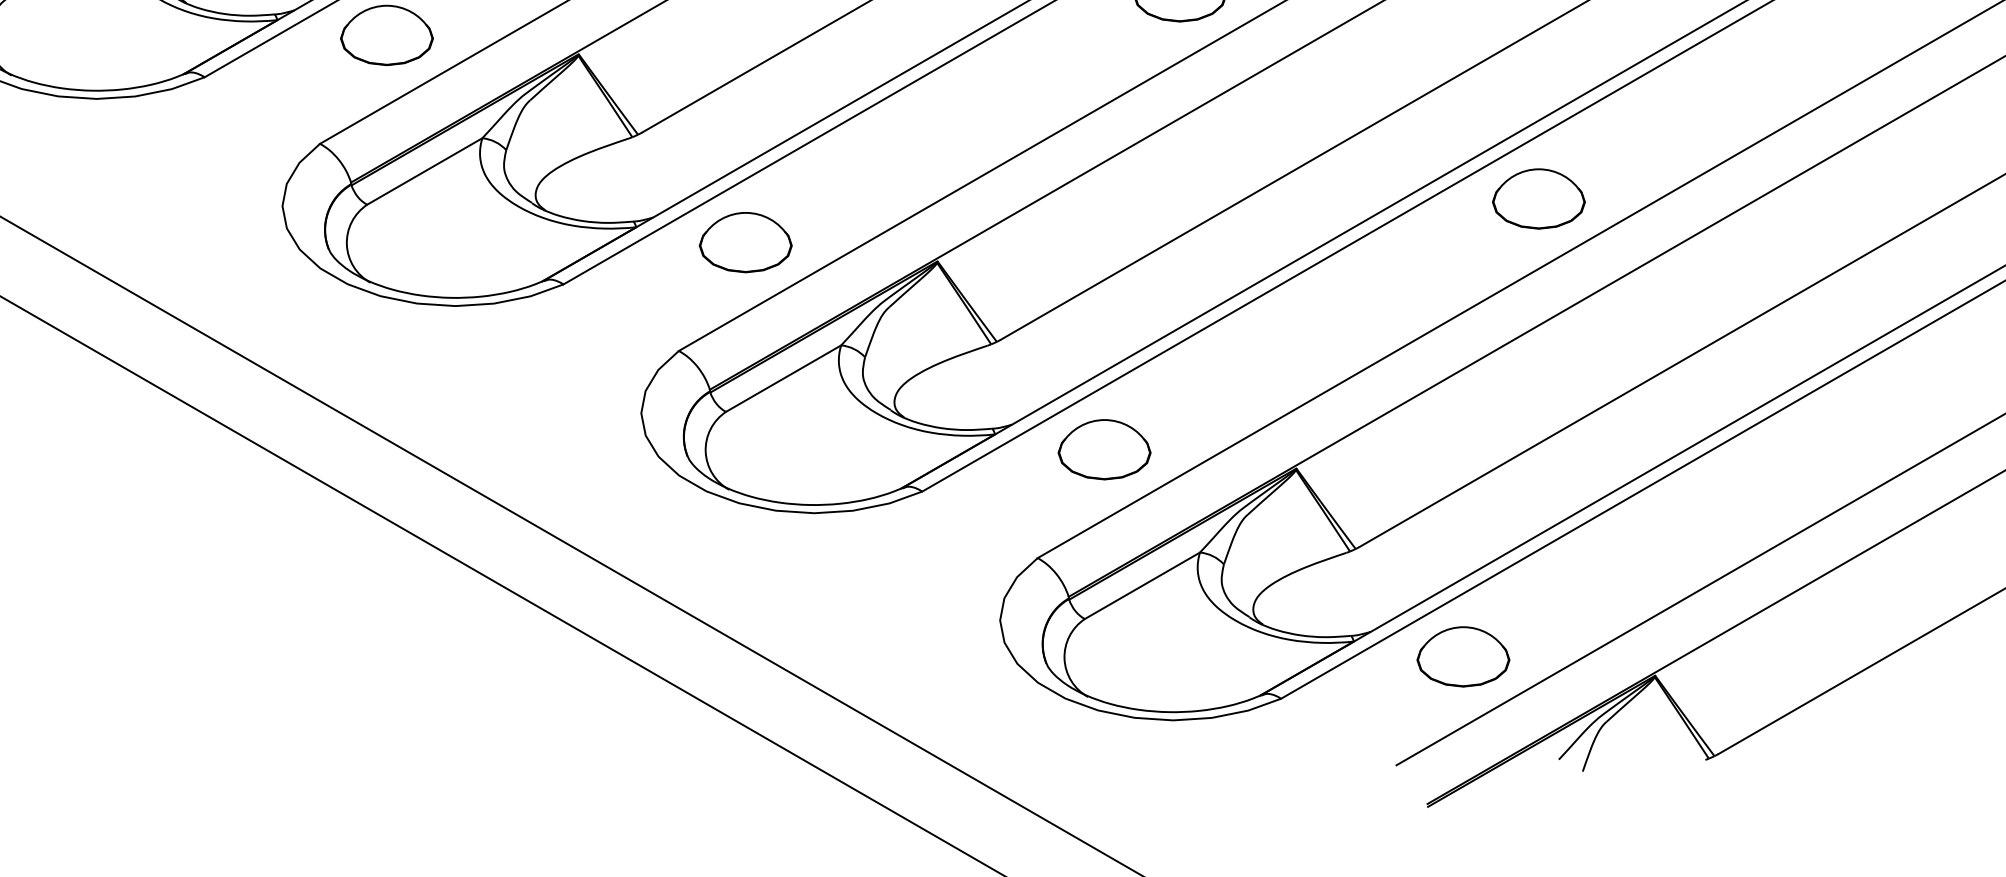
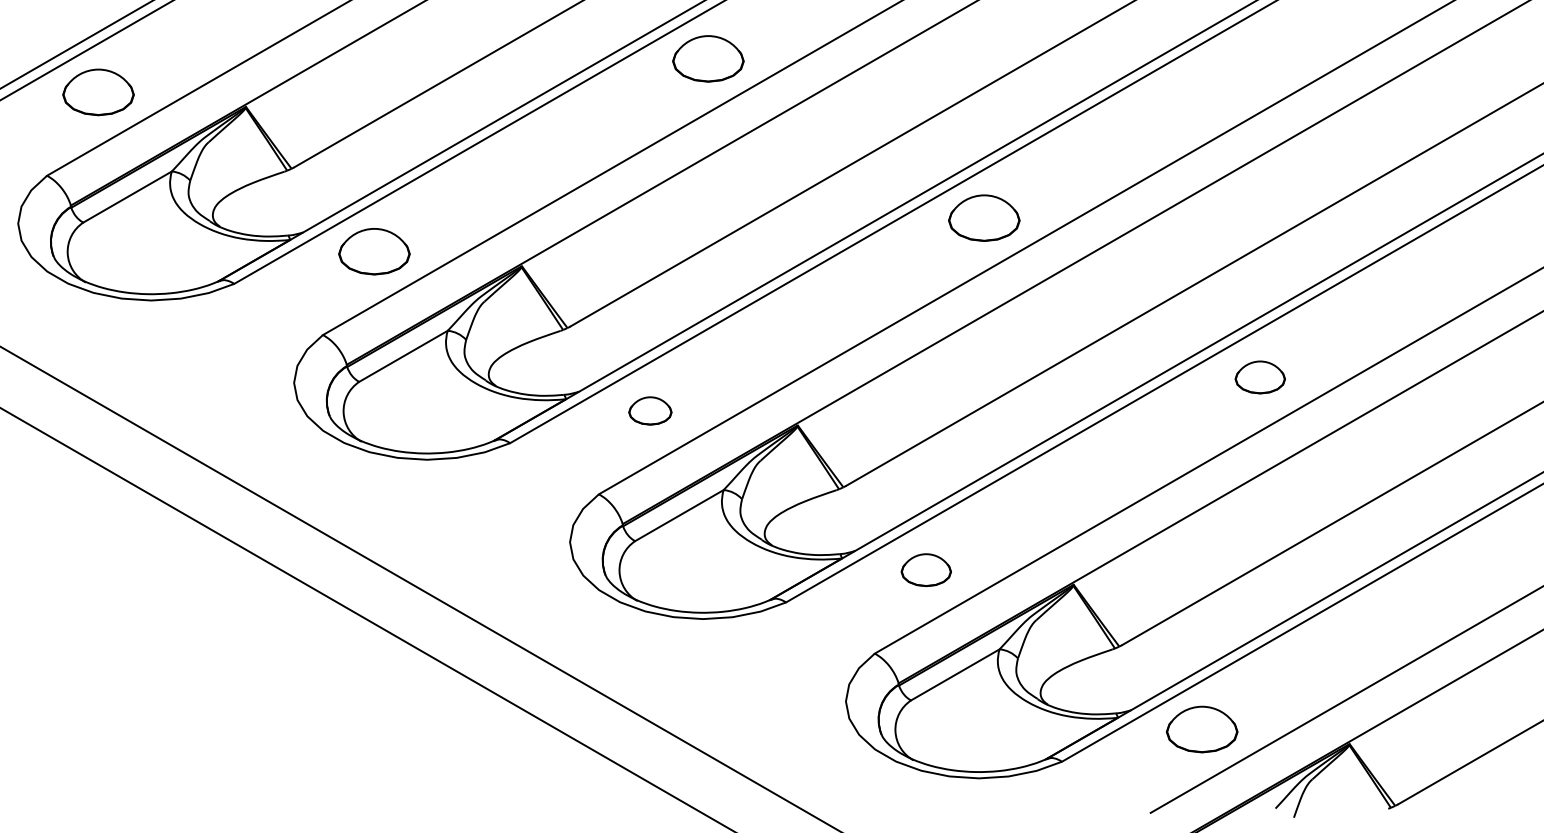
part: (1539, 199) -> (1260, 377), size x0.7
part: (745, 241) -> (650, 410), size x0.6
part: (1104, 448) -> (926, 569), size x0.7

